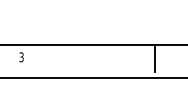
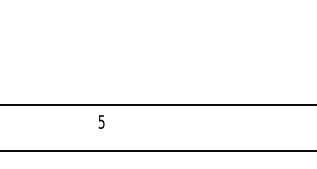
text: (21, 57) -> (101, 121), 3 -> 5
line: (154, 58) -> (285, 123), removed

